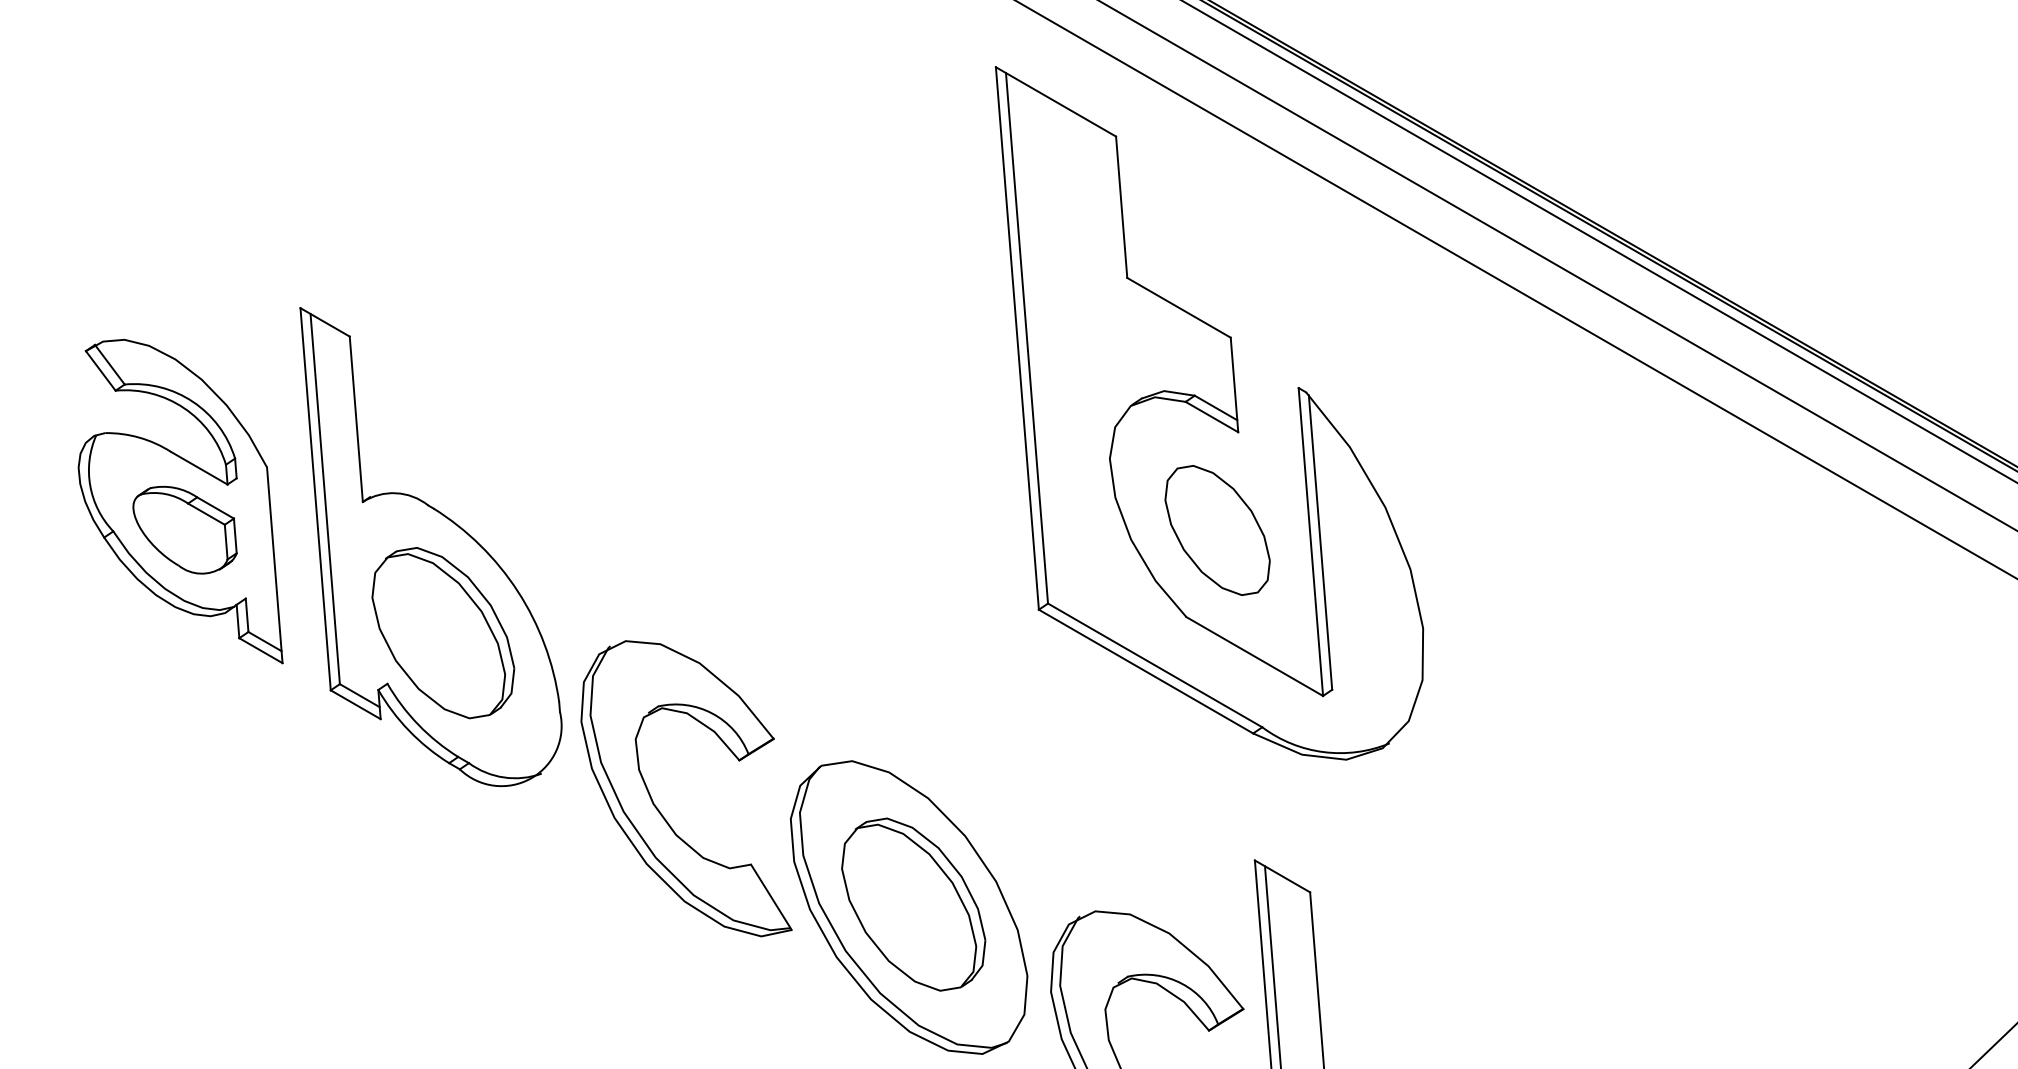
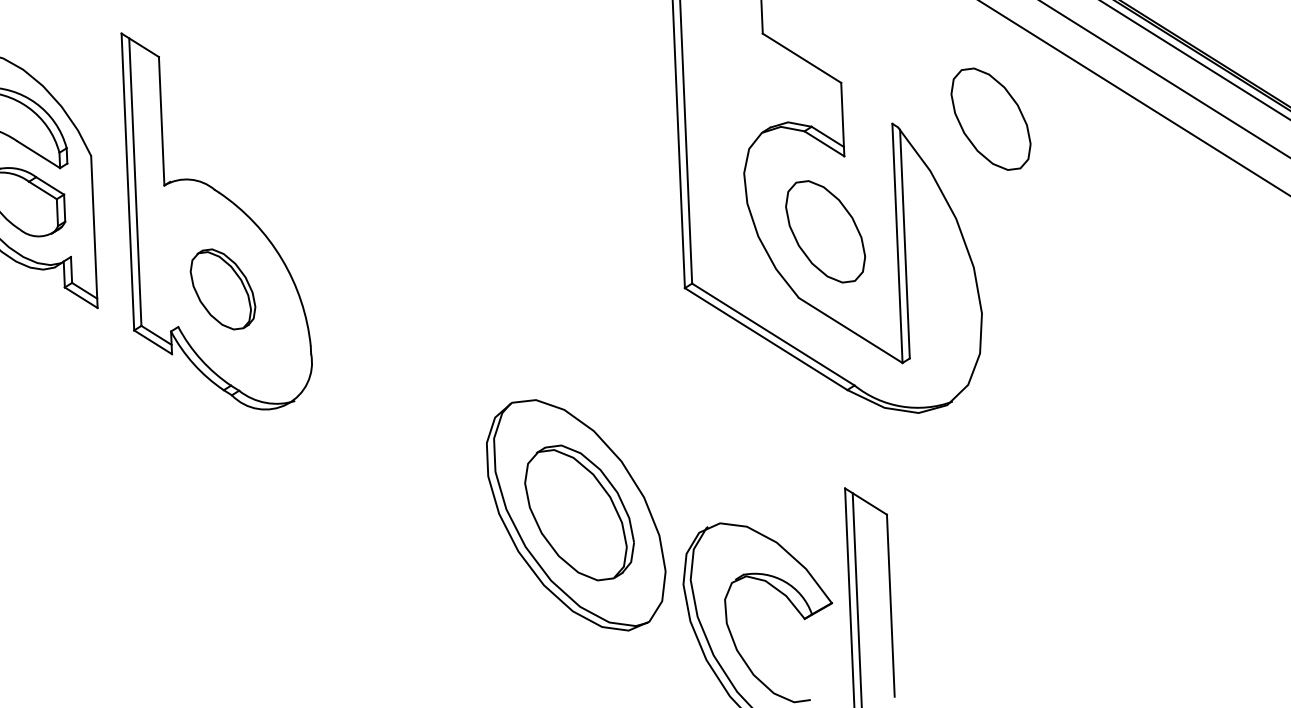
part: (1425, 377) -> (990, 119), added
part: (443, 633) -> (223, 289), size x0.6
part: (658, 808) -> (384, 431), removed

